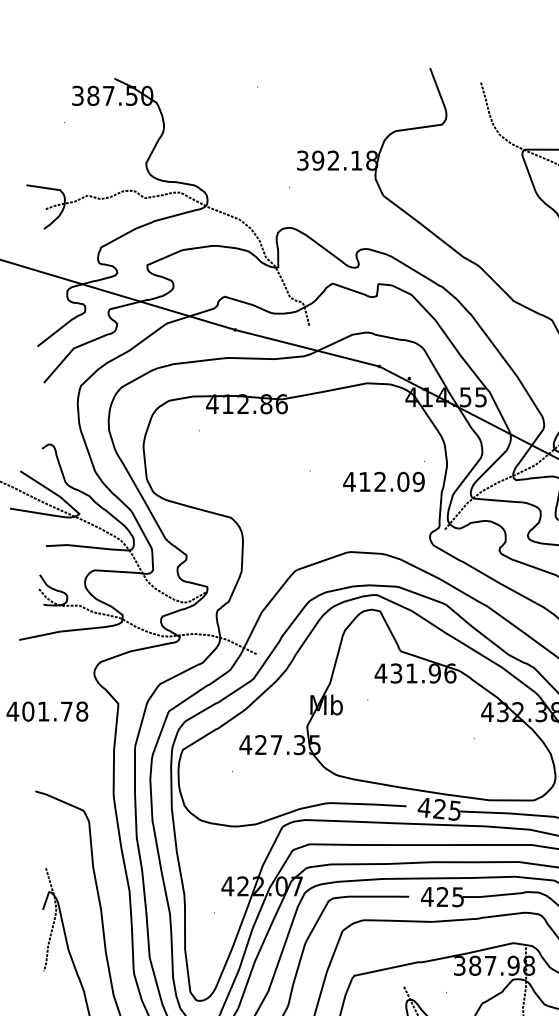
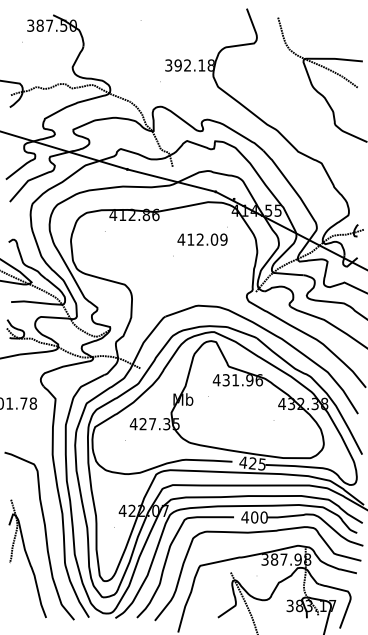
text: (383, 476) -> (202, 236), moved
text: (450, 897) -> (259, 517), 425 -> 400

